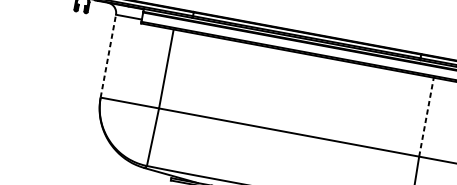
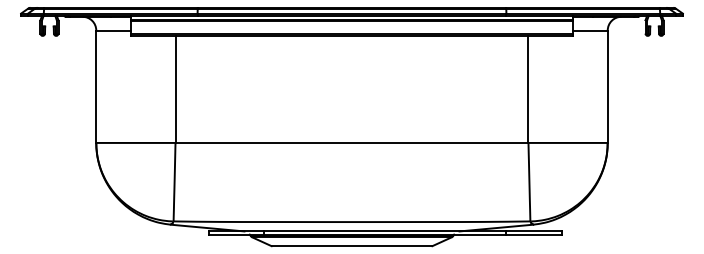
line: (108, 56) -> (96, 86), dashed -> solid
line: (426, 117) -> (528, 89), dashed -> solid

